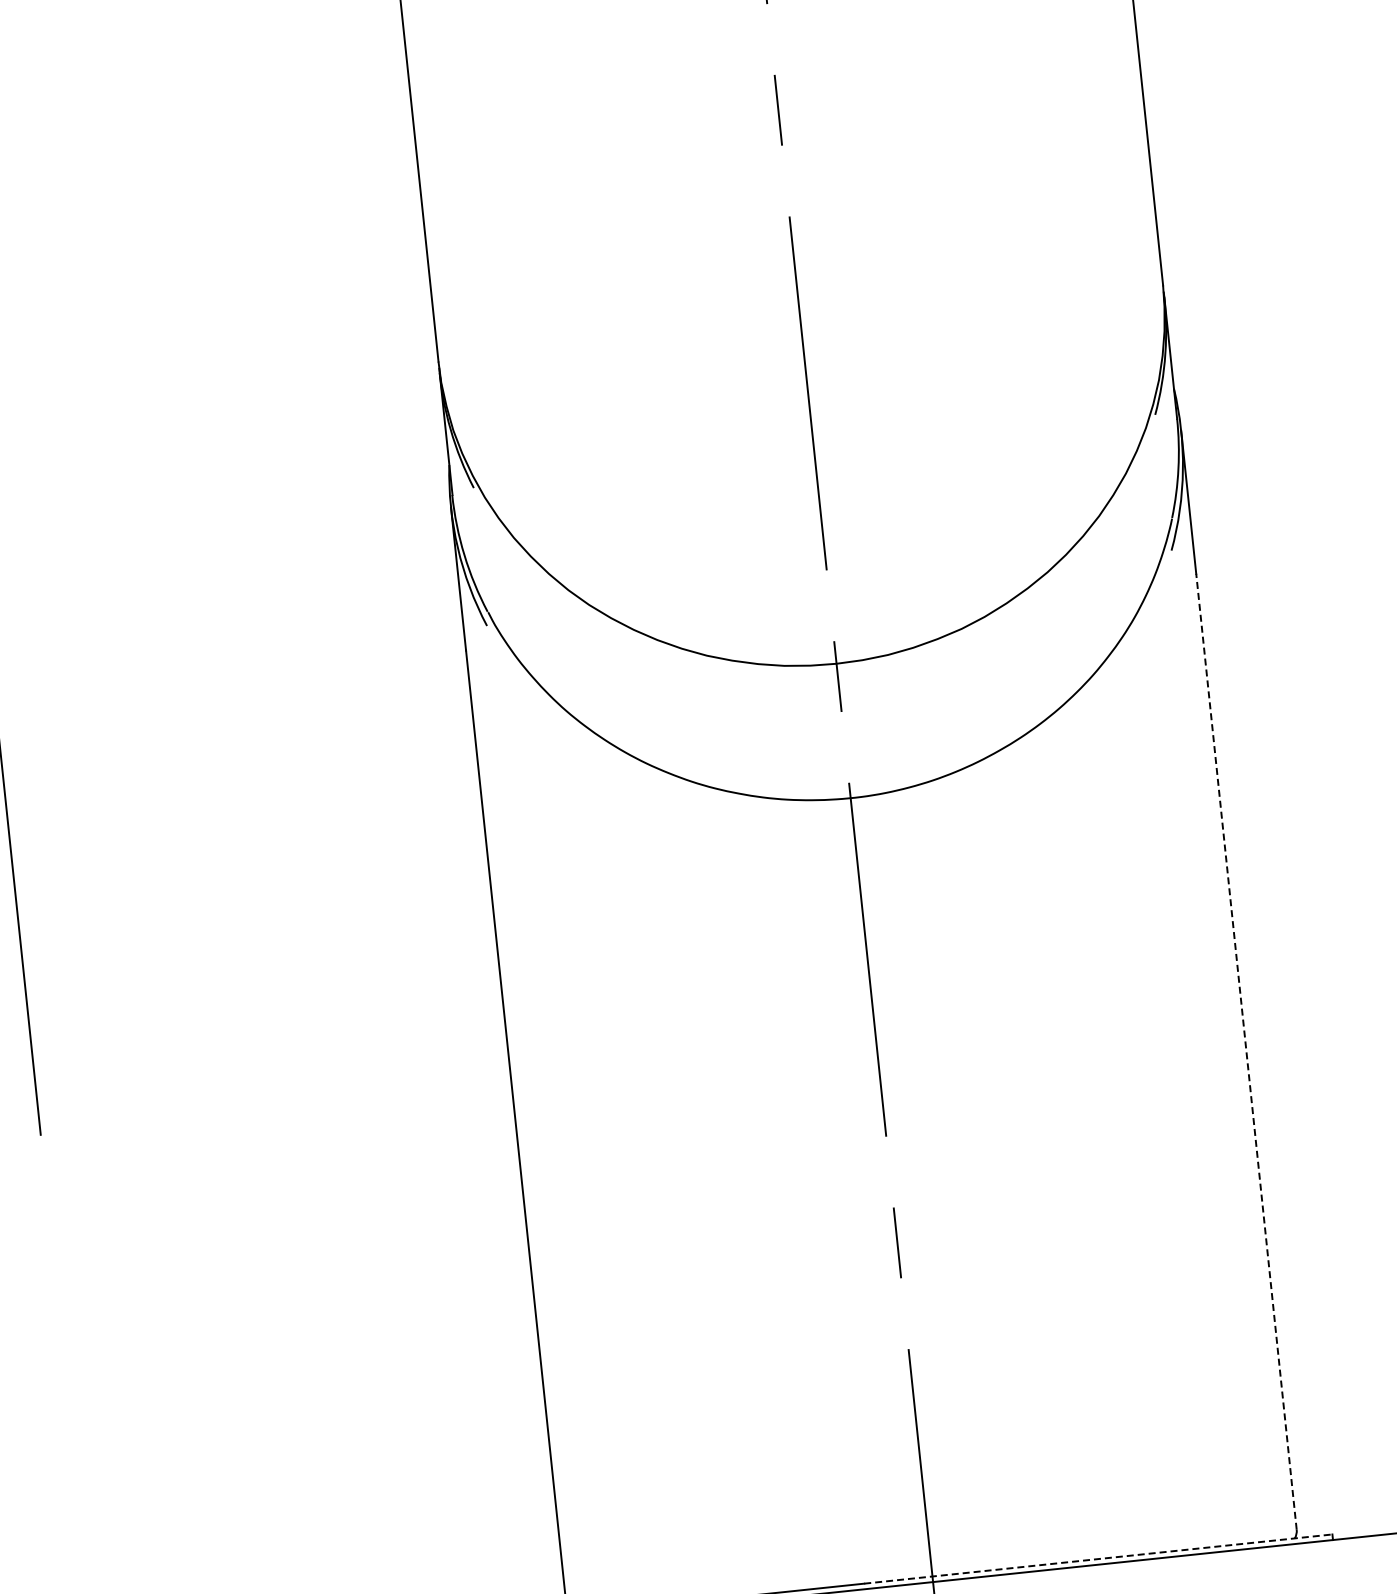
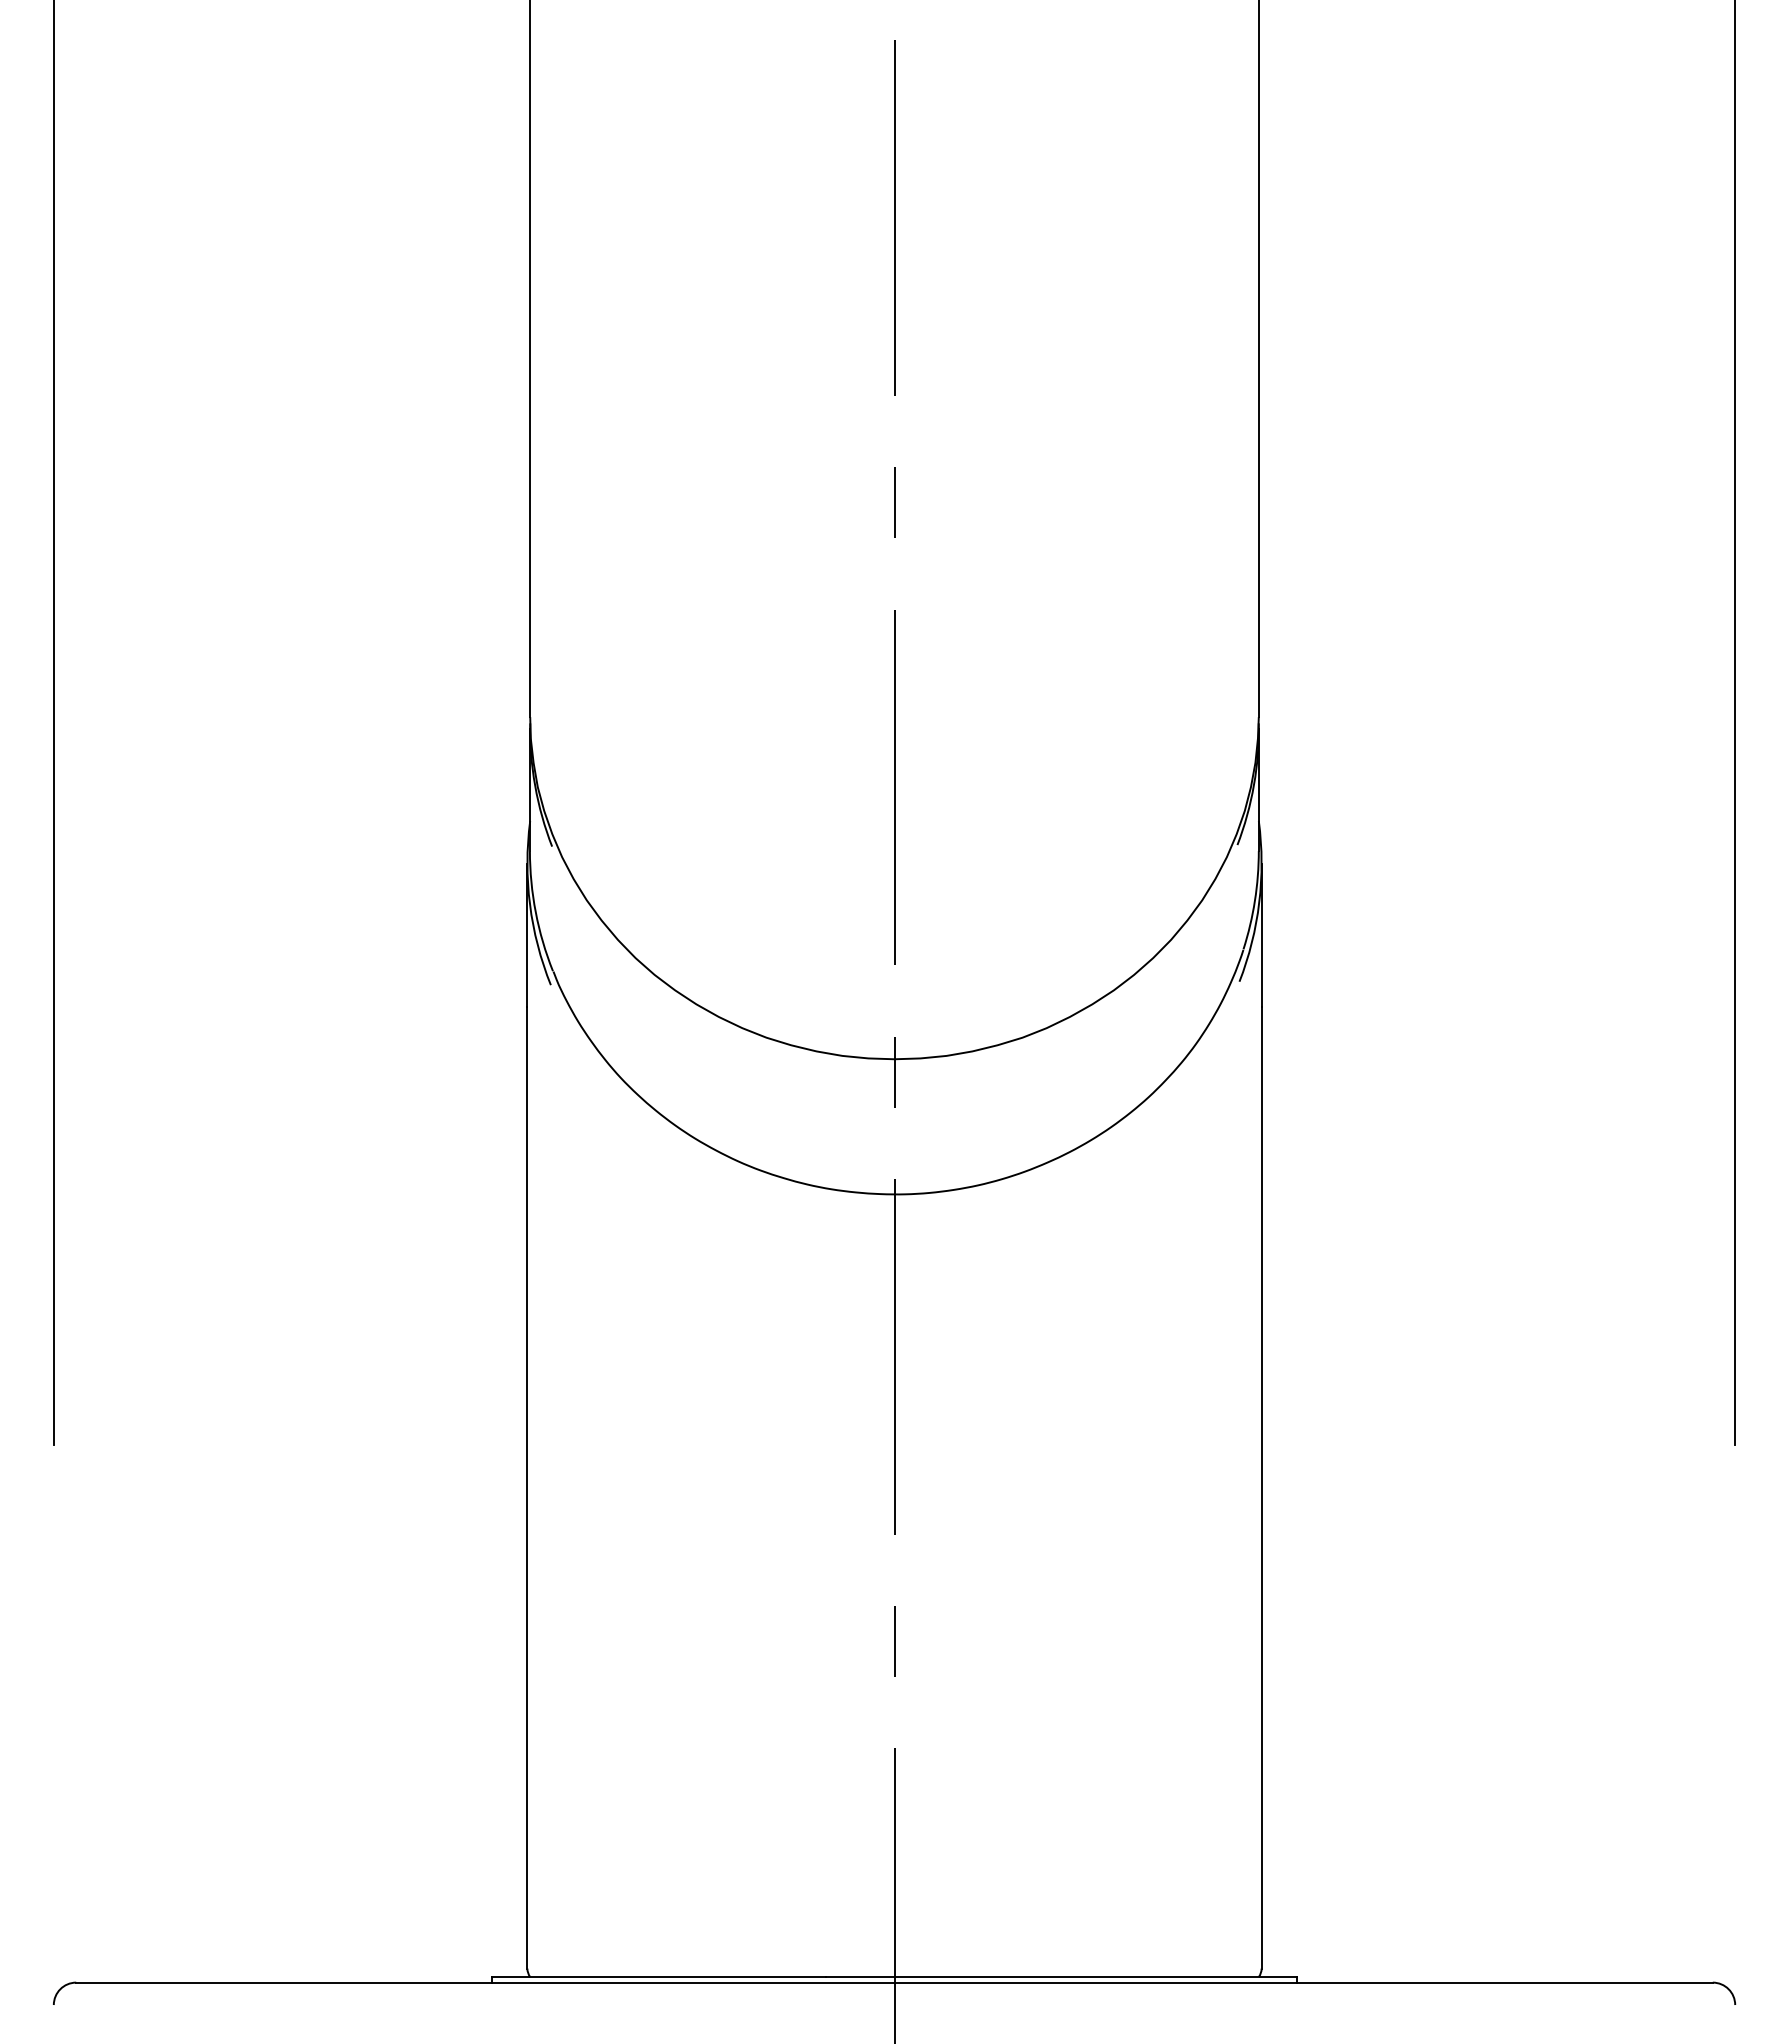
line: (1246, 1052) -> (1261, 1488), dashed -> solid
line: (1098, 1559) -> (1061, 1977), dashed -> solid

